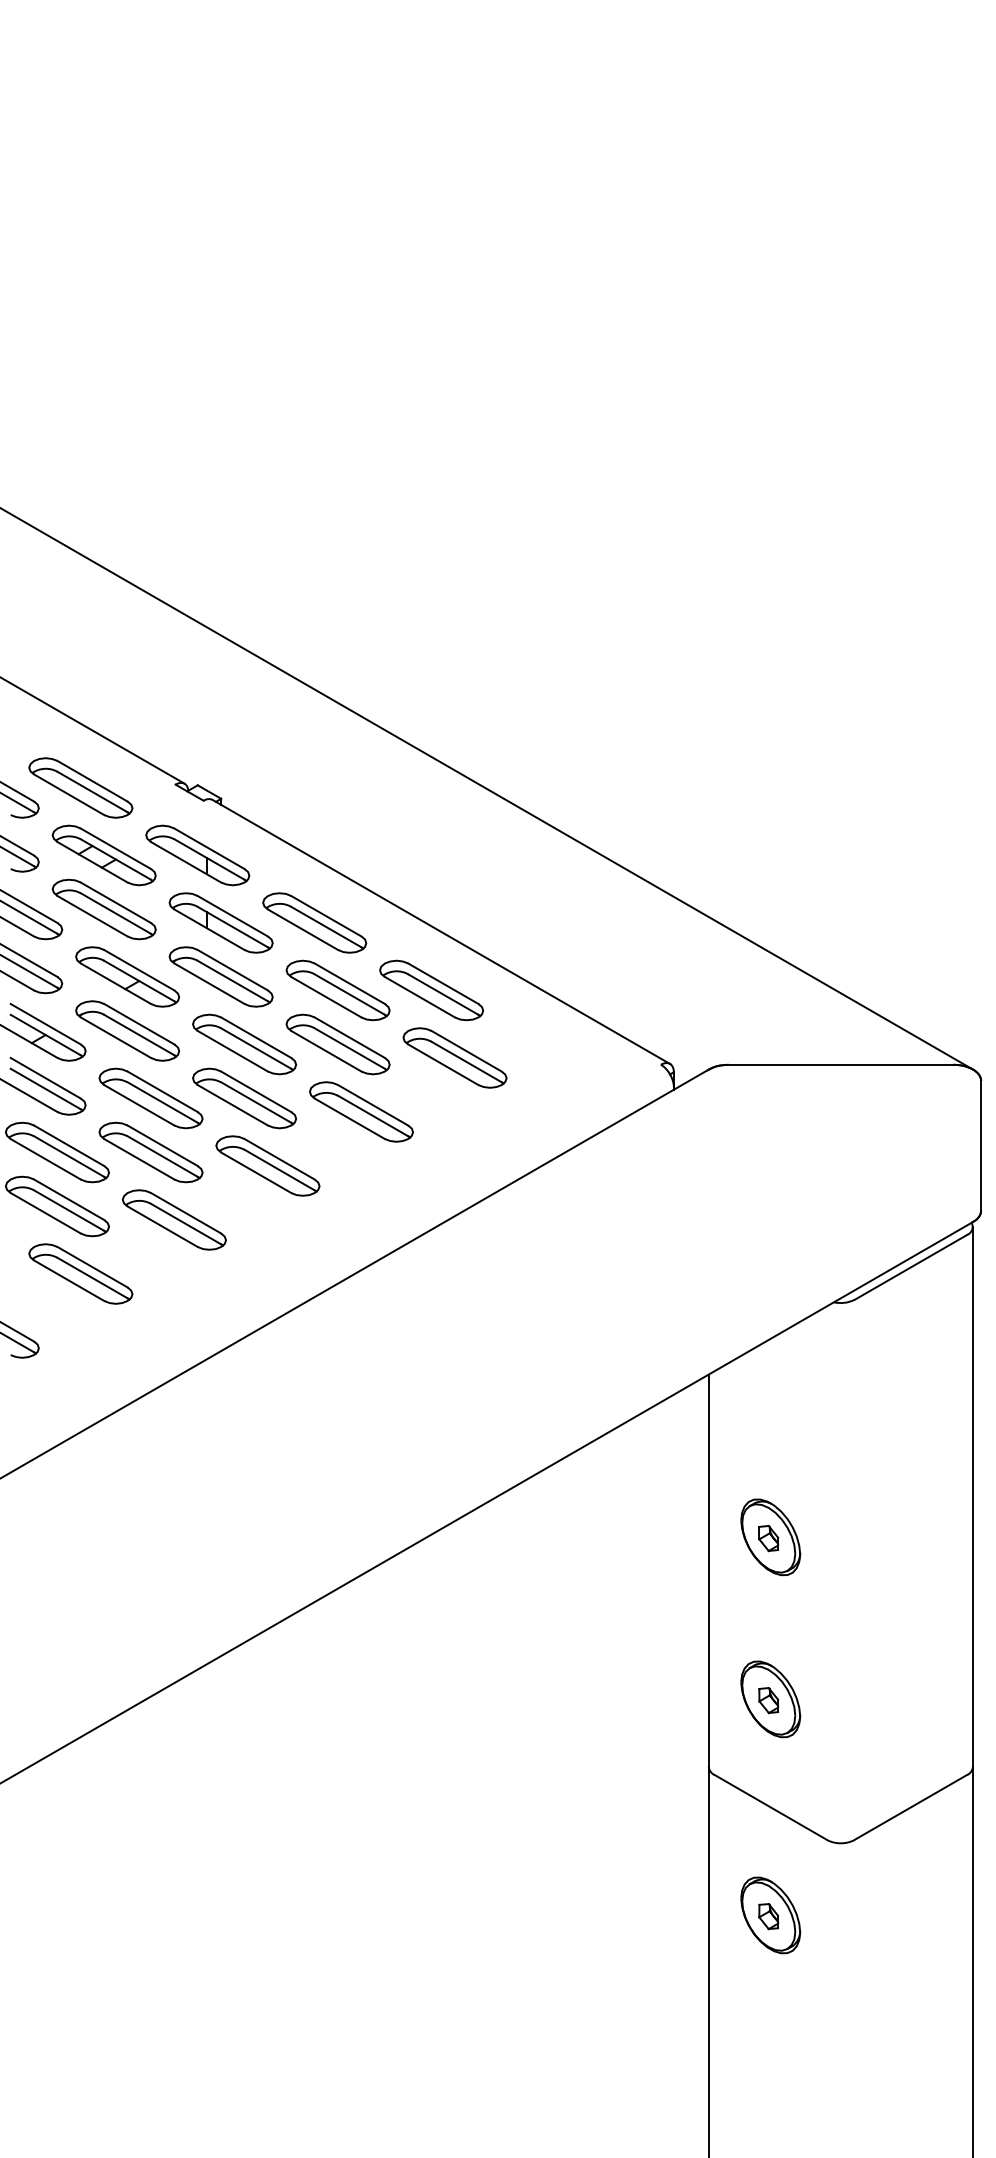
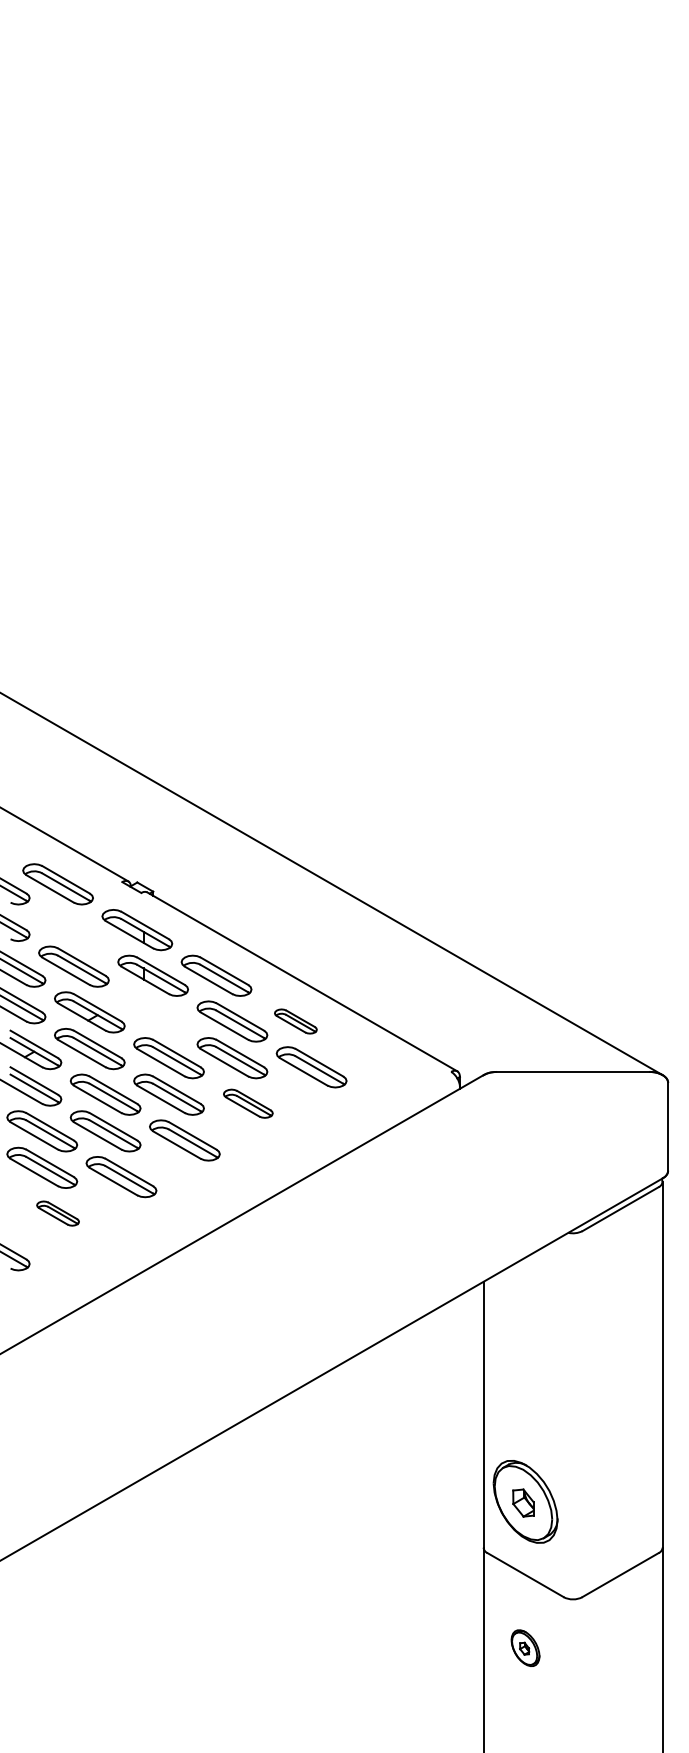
part: (103, 856) -> (73, 930), removed
part: (220, 977) -> (152, 1012), removed
part: (431, 990) -> (295, 1021), size x0.6
part: (361, 1111) -> (248, 1103), size x0.7
part: (79, 1273) -> (57, 1213), size x0.6
part: (770, 1536) -> (525, 1391), removed
part: (770, 1698) -> (525, 1501), size x1.6
part: (770, 1914) -> (525, 1647), size x0.7

